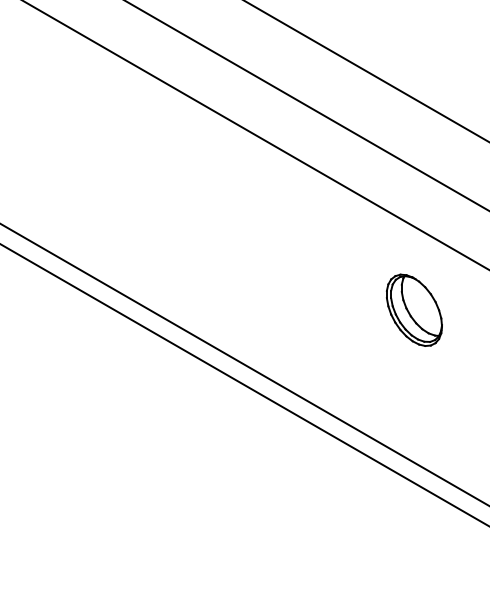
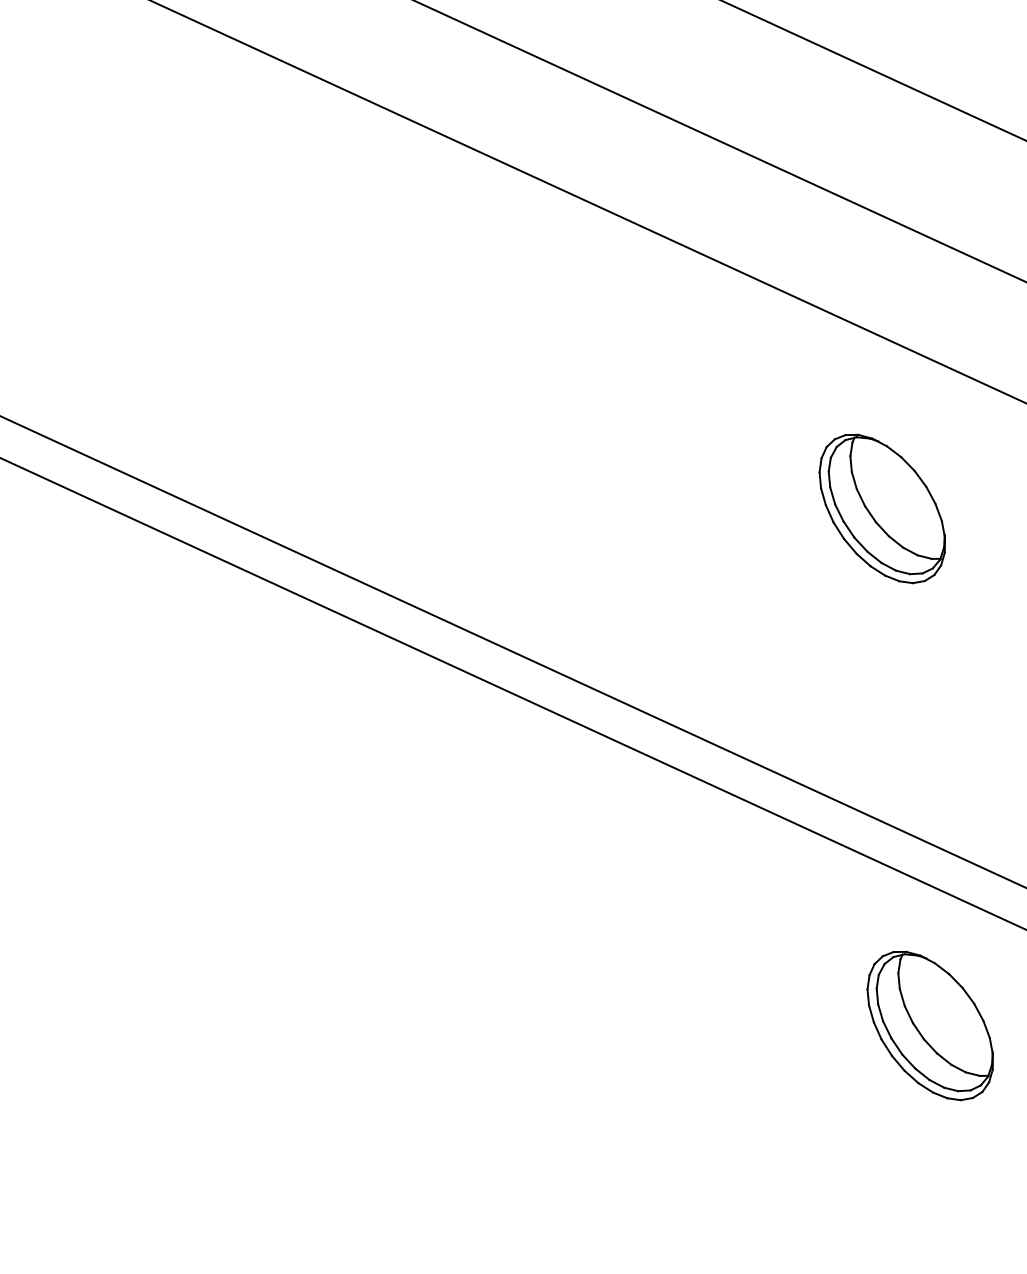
part: (414, 550) -> (930, 1023), added

